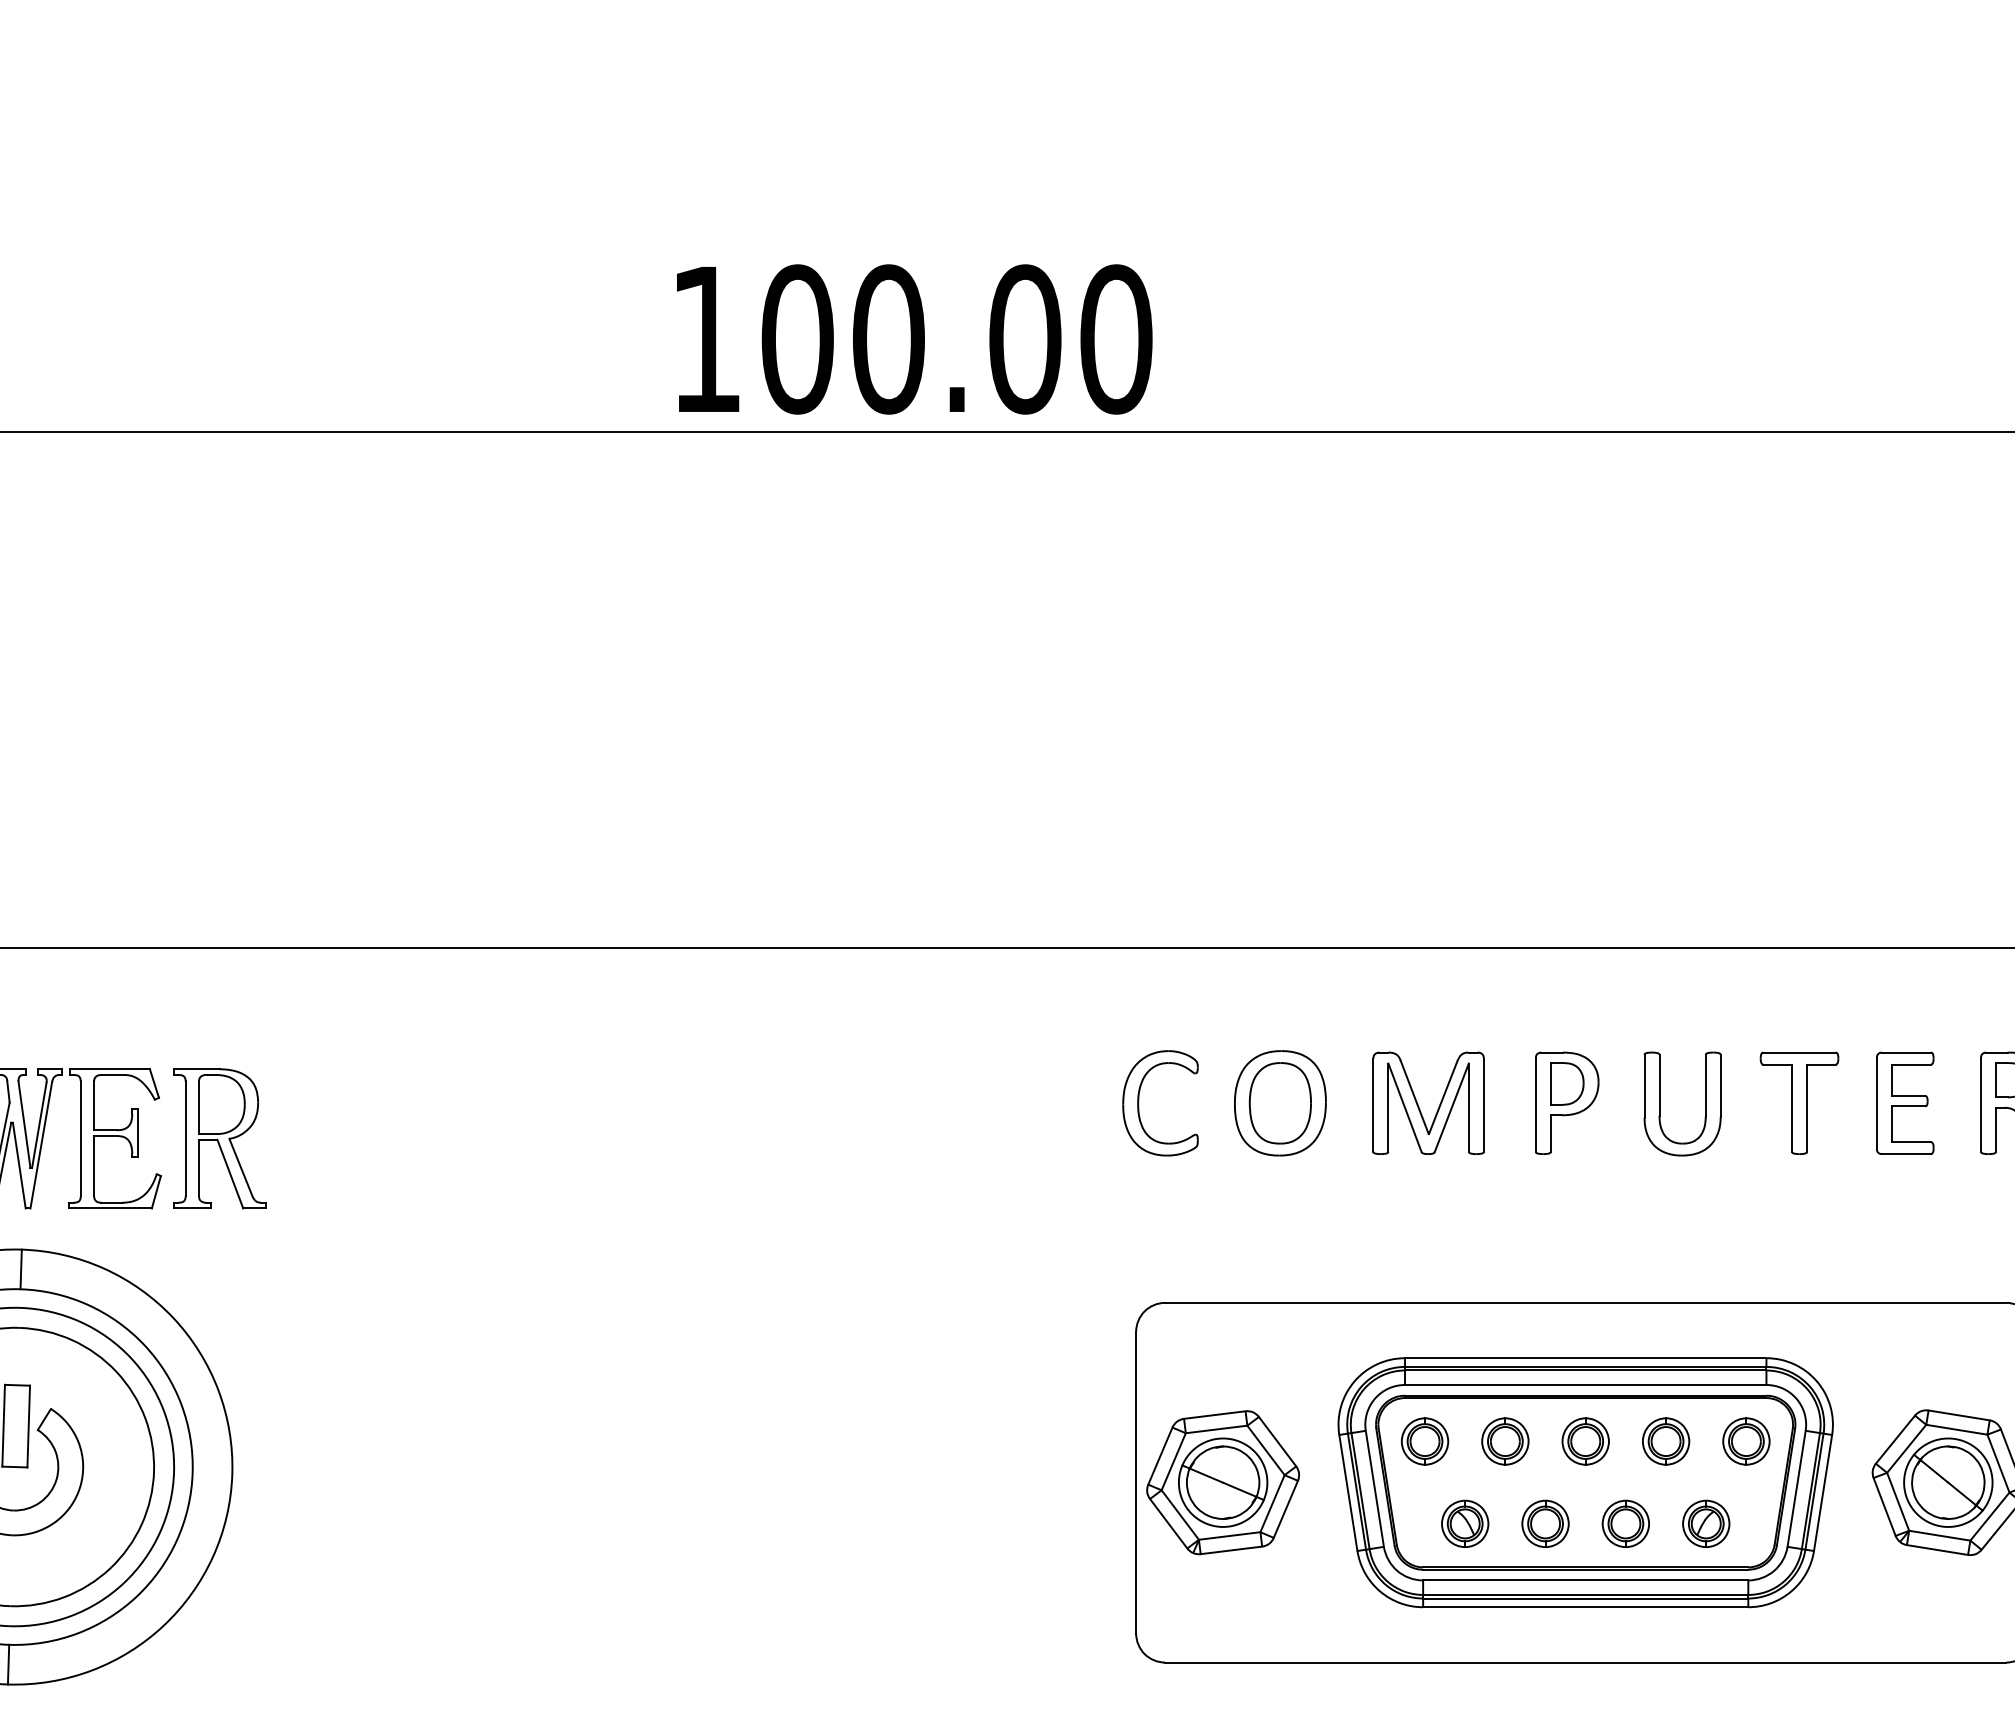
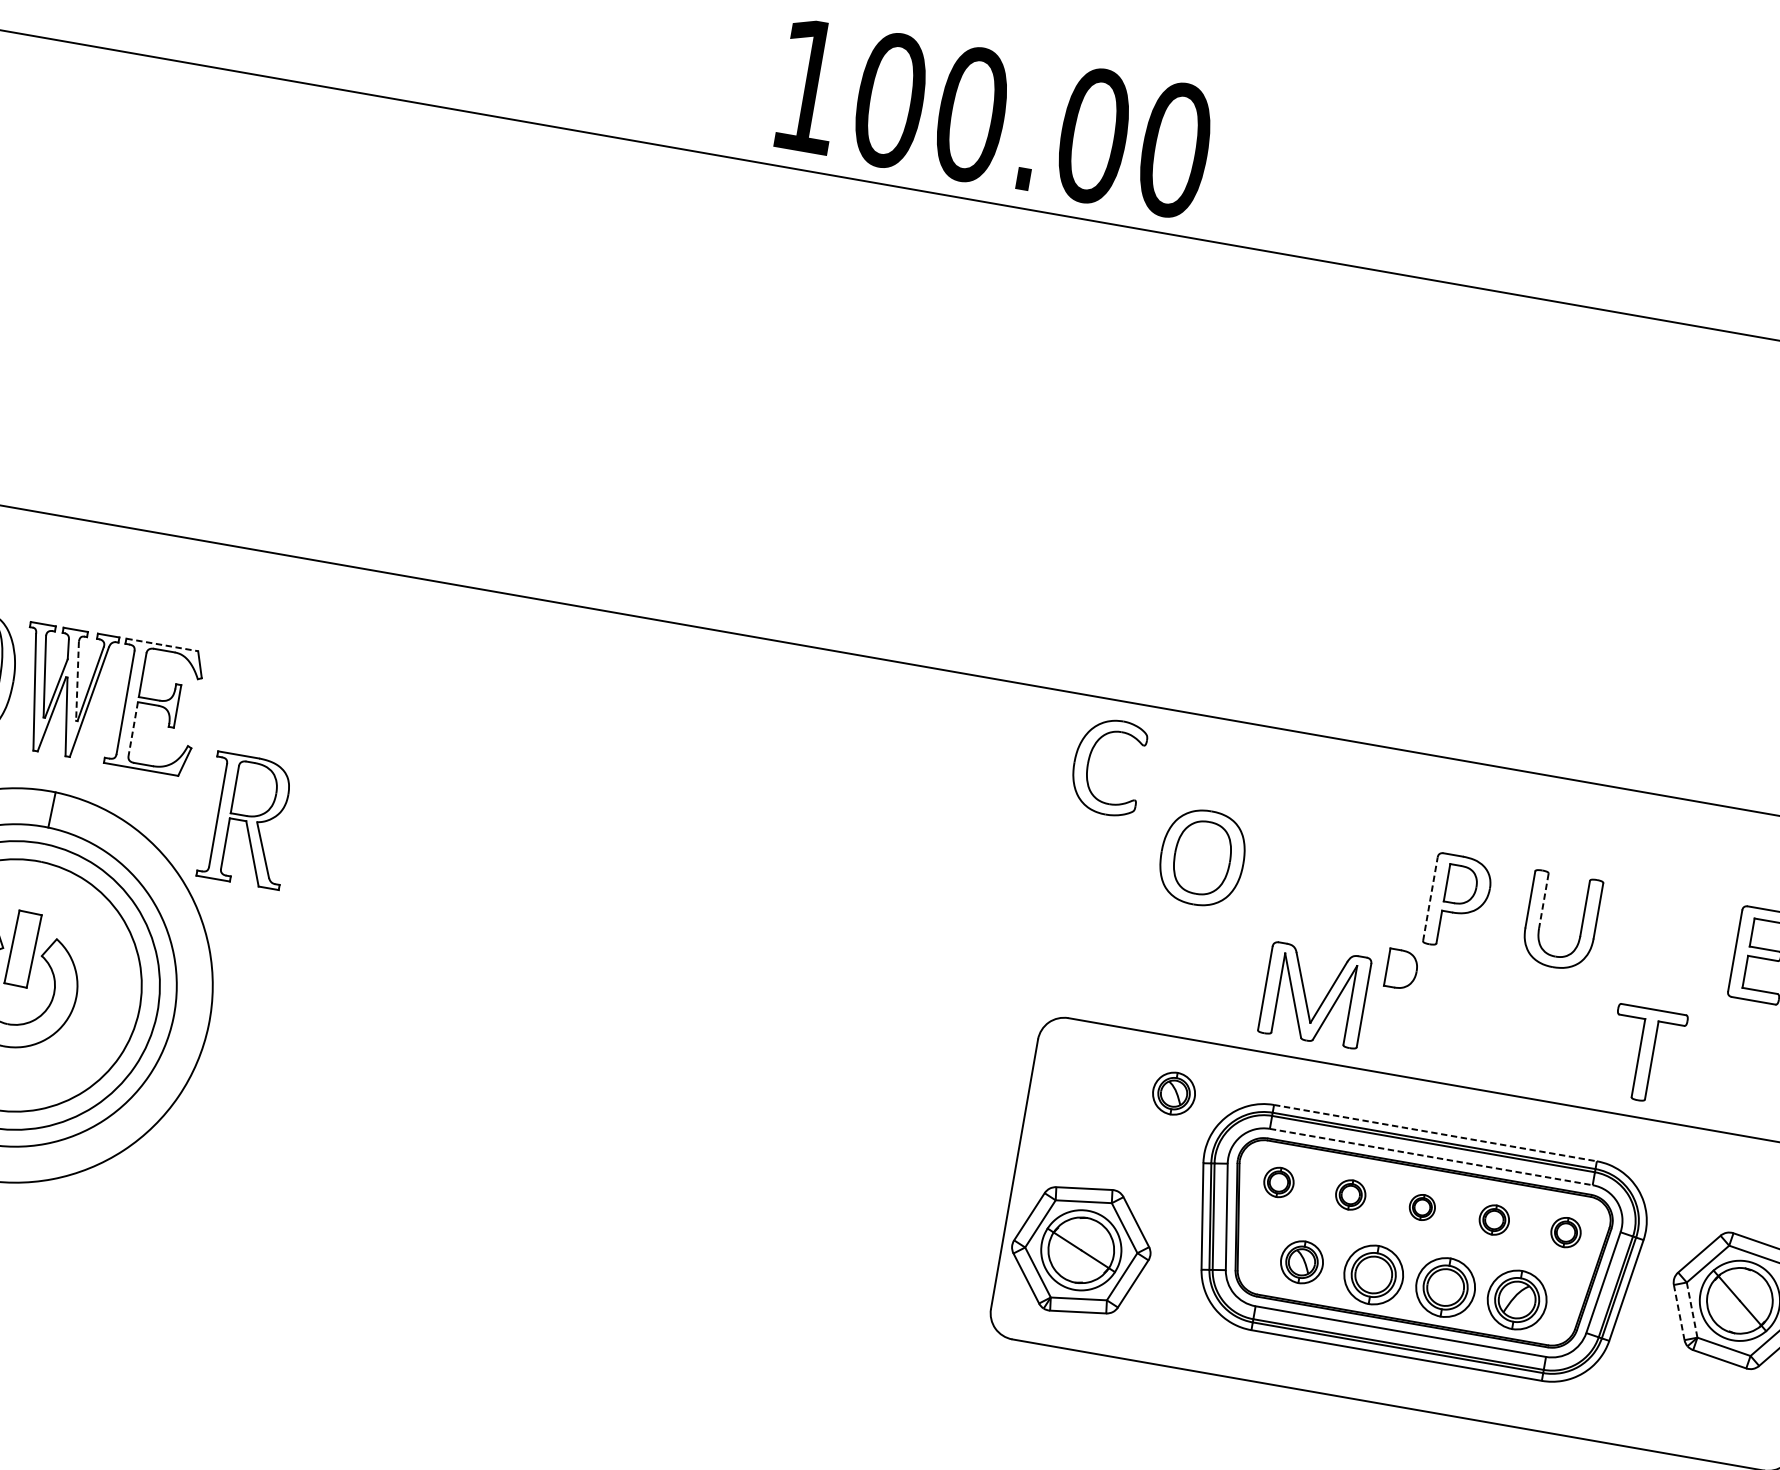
line: (110, 1069) -> (162, 645), solid -> dashed
line: (1659, 1085) -> (1543, 901), solid -> dashed
part: (1139, 1101) -> (1089, 761), moved
part: (1799, 1102) -> (1645, 1054), moved
line: (1535, 1104) -> (1430, 898), solid -> dashed
part: (1419, 1106) -> (1306, 996), moved
line: (24, 1124) -> (77, 681), solid -> dashed
part: (219, 1138) -> (248, 820), moved
line: (94, 1166) -> (133, 729), solid -> dashed
part: (1518, 1186) -> (1402, 969), added
line: (1585, 1358) -> (1435, 1133), solid -> dashed
part: (1294, 1364) -> (1174, 1093), added
line: (1585, 1385) -> (1431, 1157), solid -> dashed
part: (1424, 1441) -> (1278, 1182), size x0.7
part: (1505, 1441) -> (1350, 1195), size x0.7
part: (1585, 1441) -> (1422, 1207), size x0.6
part: (1666, 1441) -> (1494, 1220), size x0.7
part: (1746, 1441) -> (1566, 1232), size x0.7
part: (1222, 1482) -> (1080, 1250), moved
line: (1898, 1501) -> (1692, 1309), solid -> dashed
line: (1884, 1506) -> (1679, 1312), solid -> dashed
part: (1545, 1523) -> (1373, 1274), size x1.4
part: (1625, 1523) -> (1445, 1286), size x1.4
part: (1706, 1523) -> (1517, 1299), size x1.4

